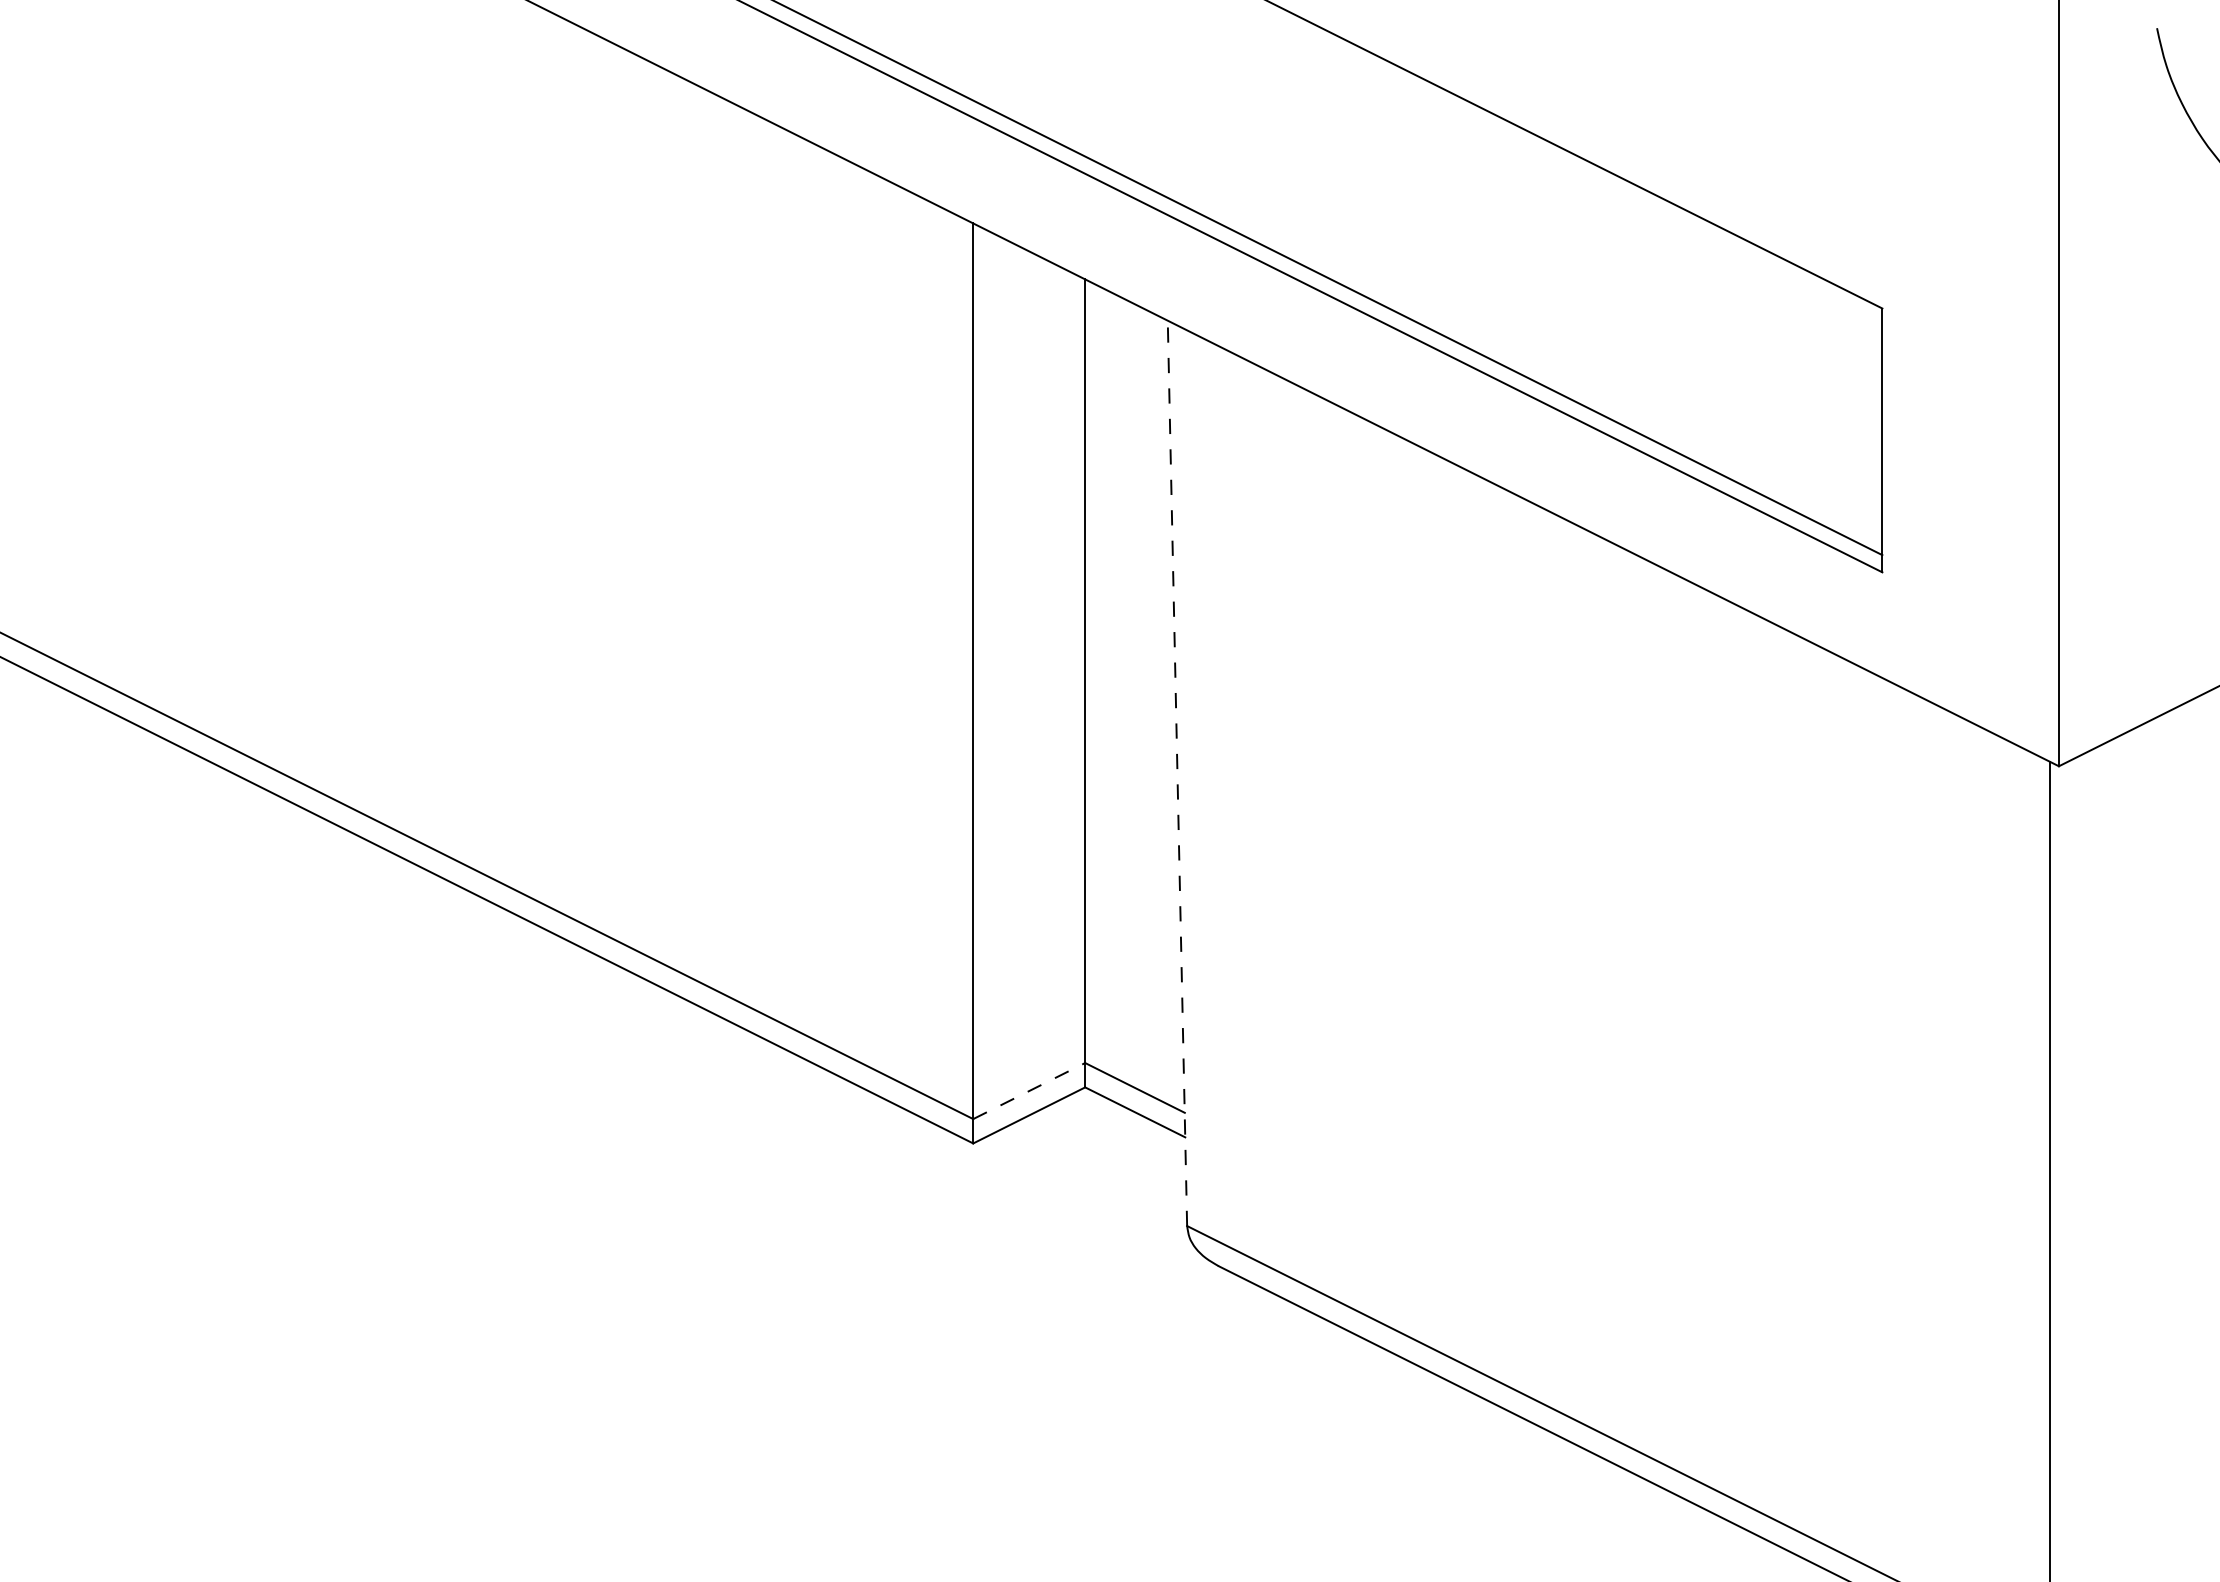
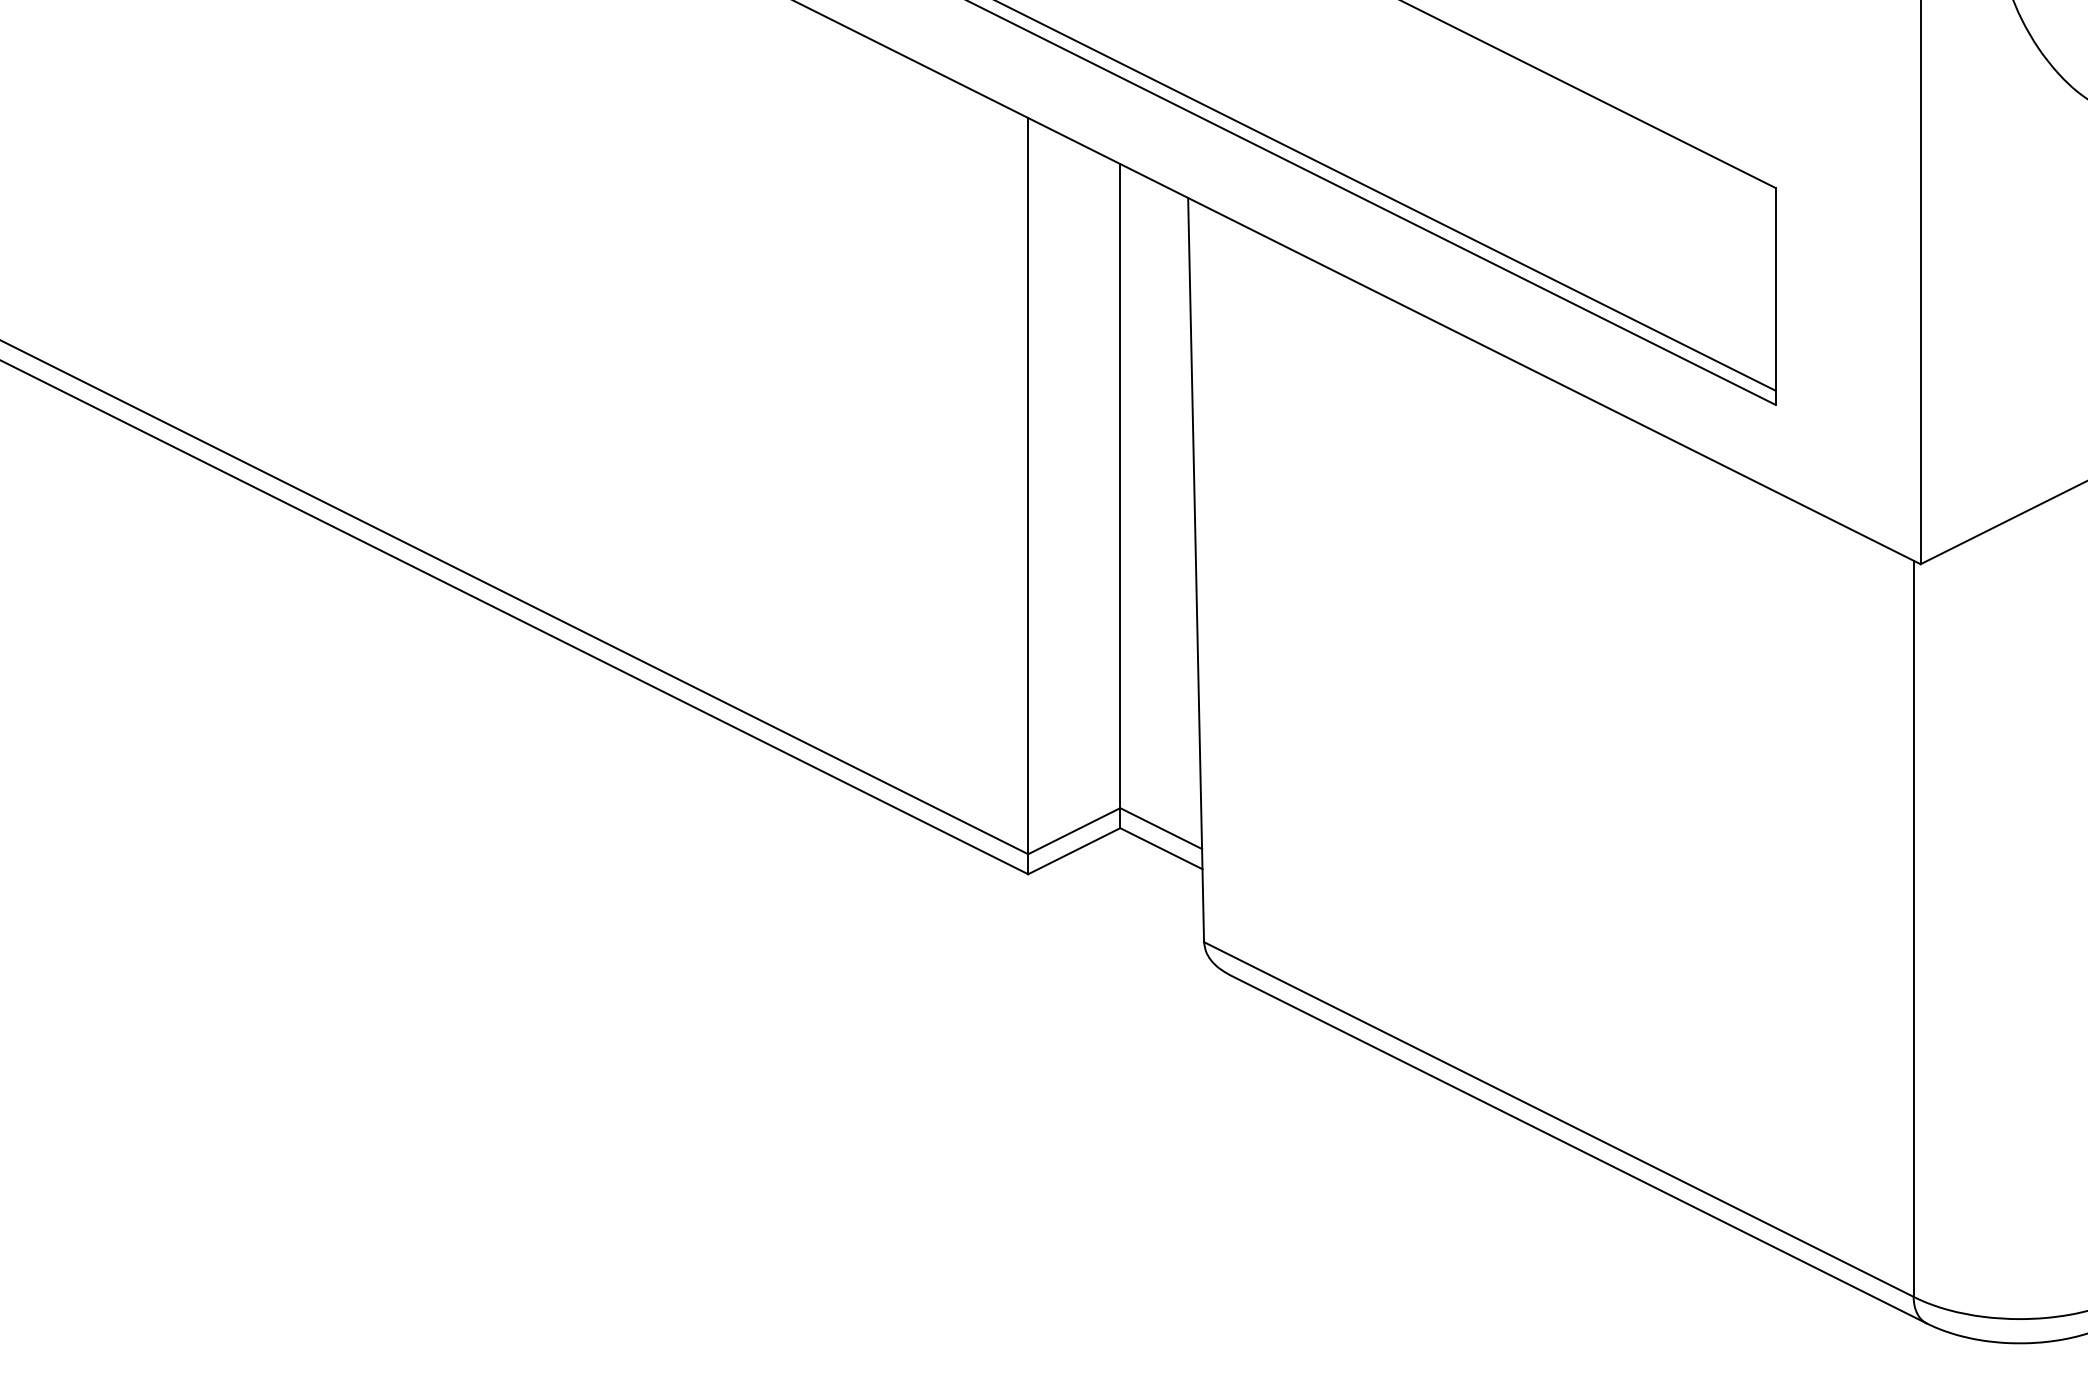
line: (1177, 772) -> (1196, 569), dashed -> solid
line: (1029, 1090) -> (1074, 830), dashed -> solid

